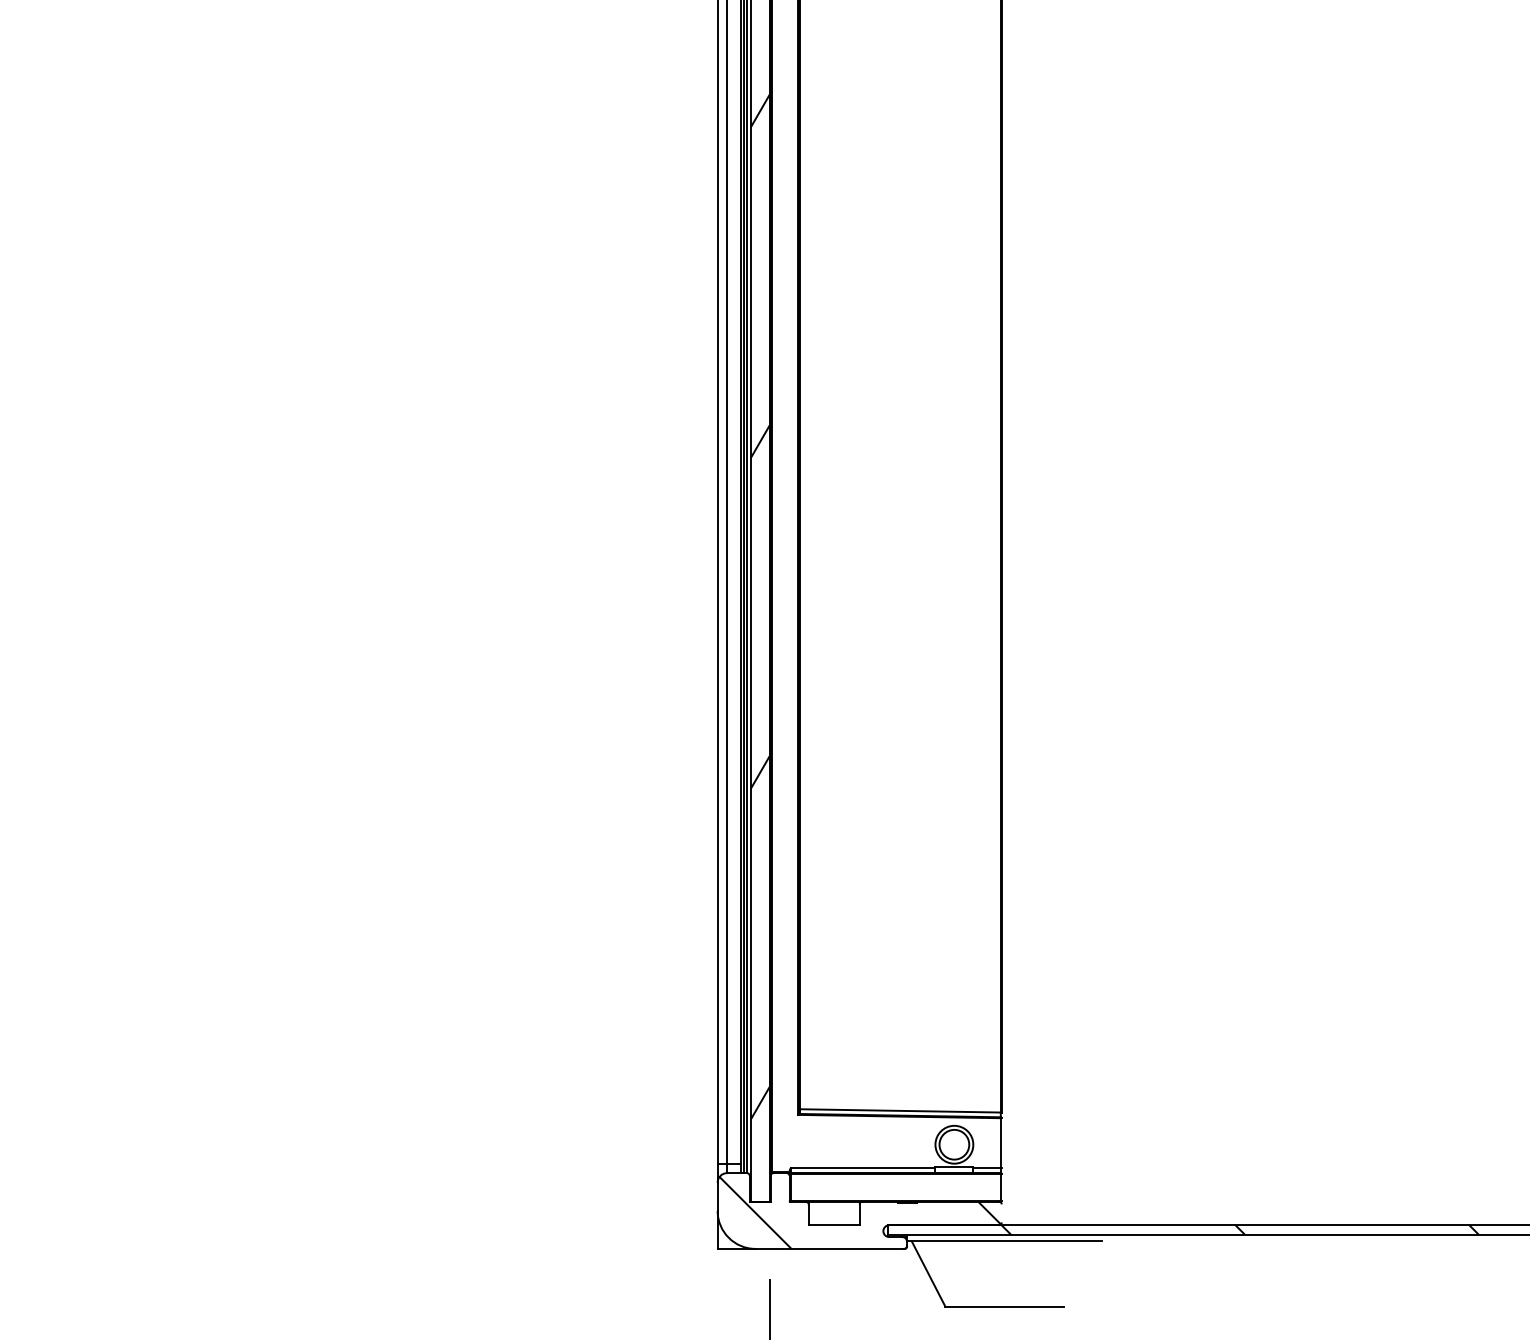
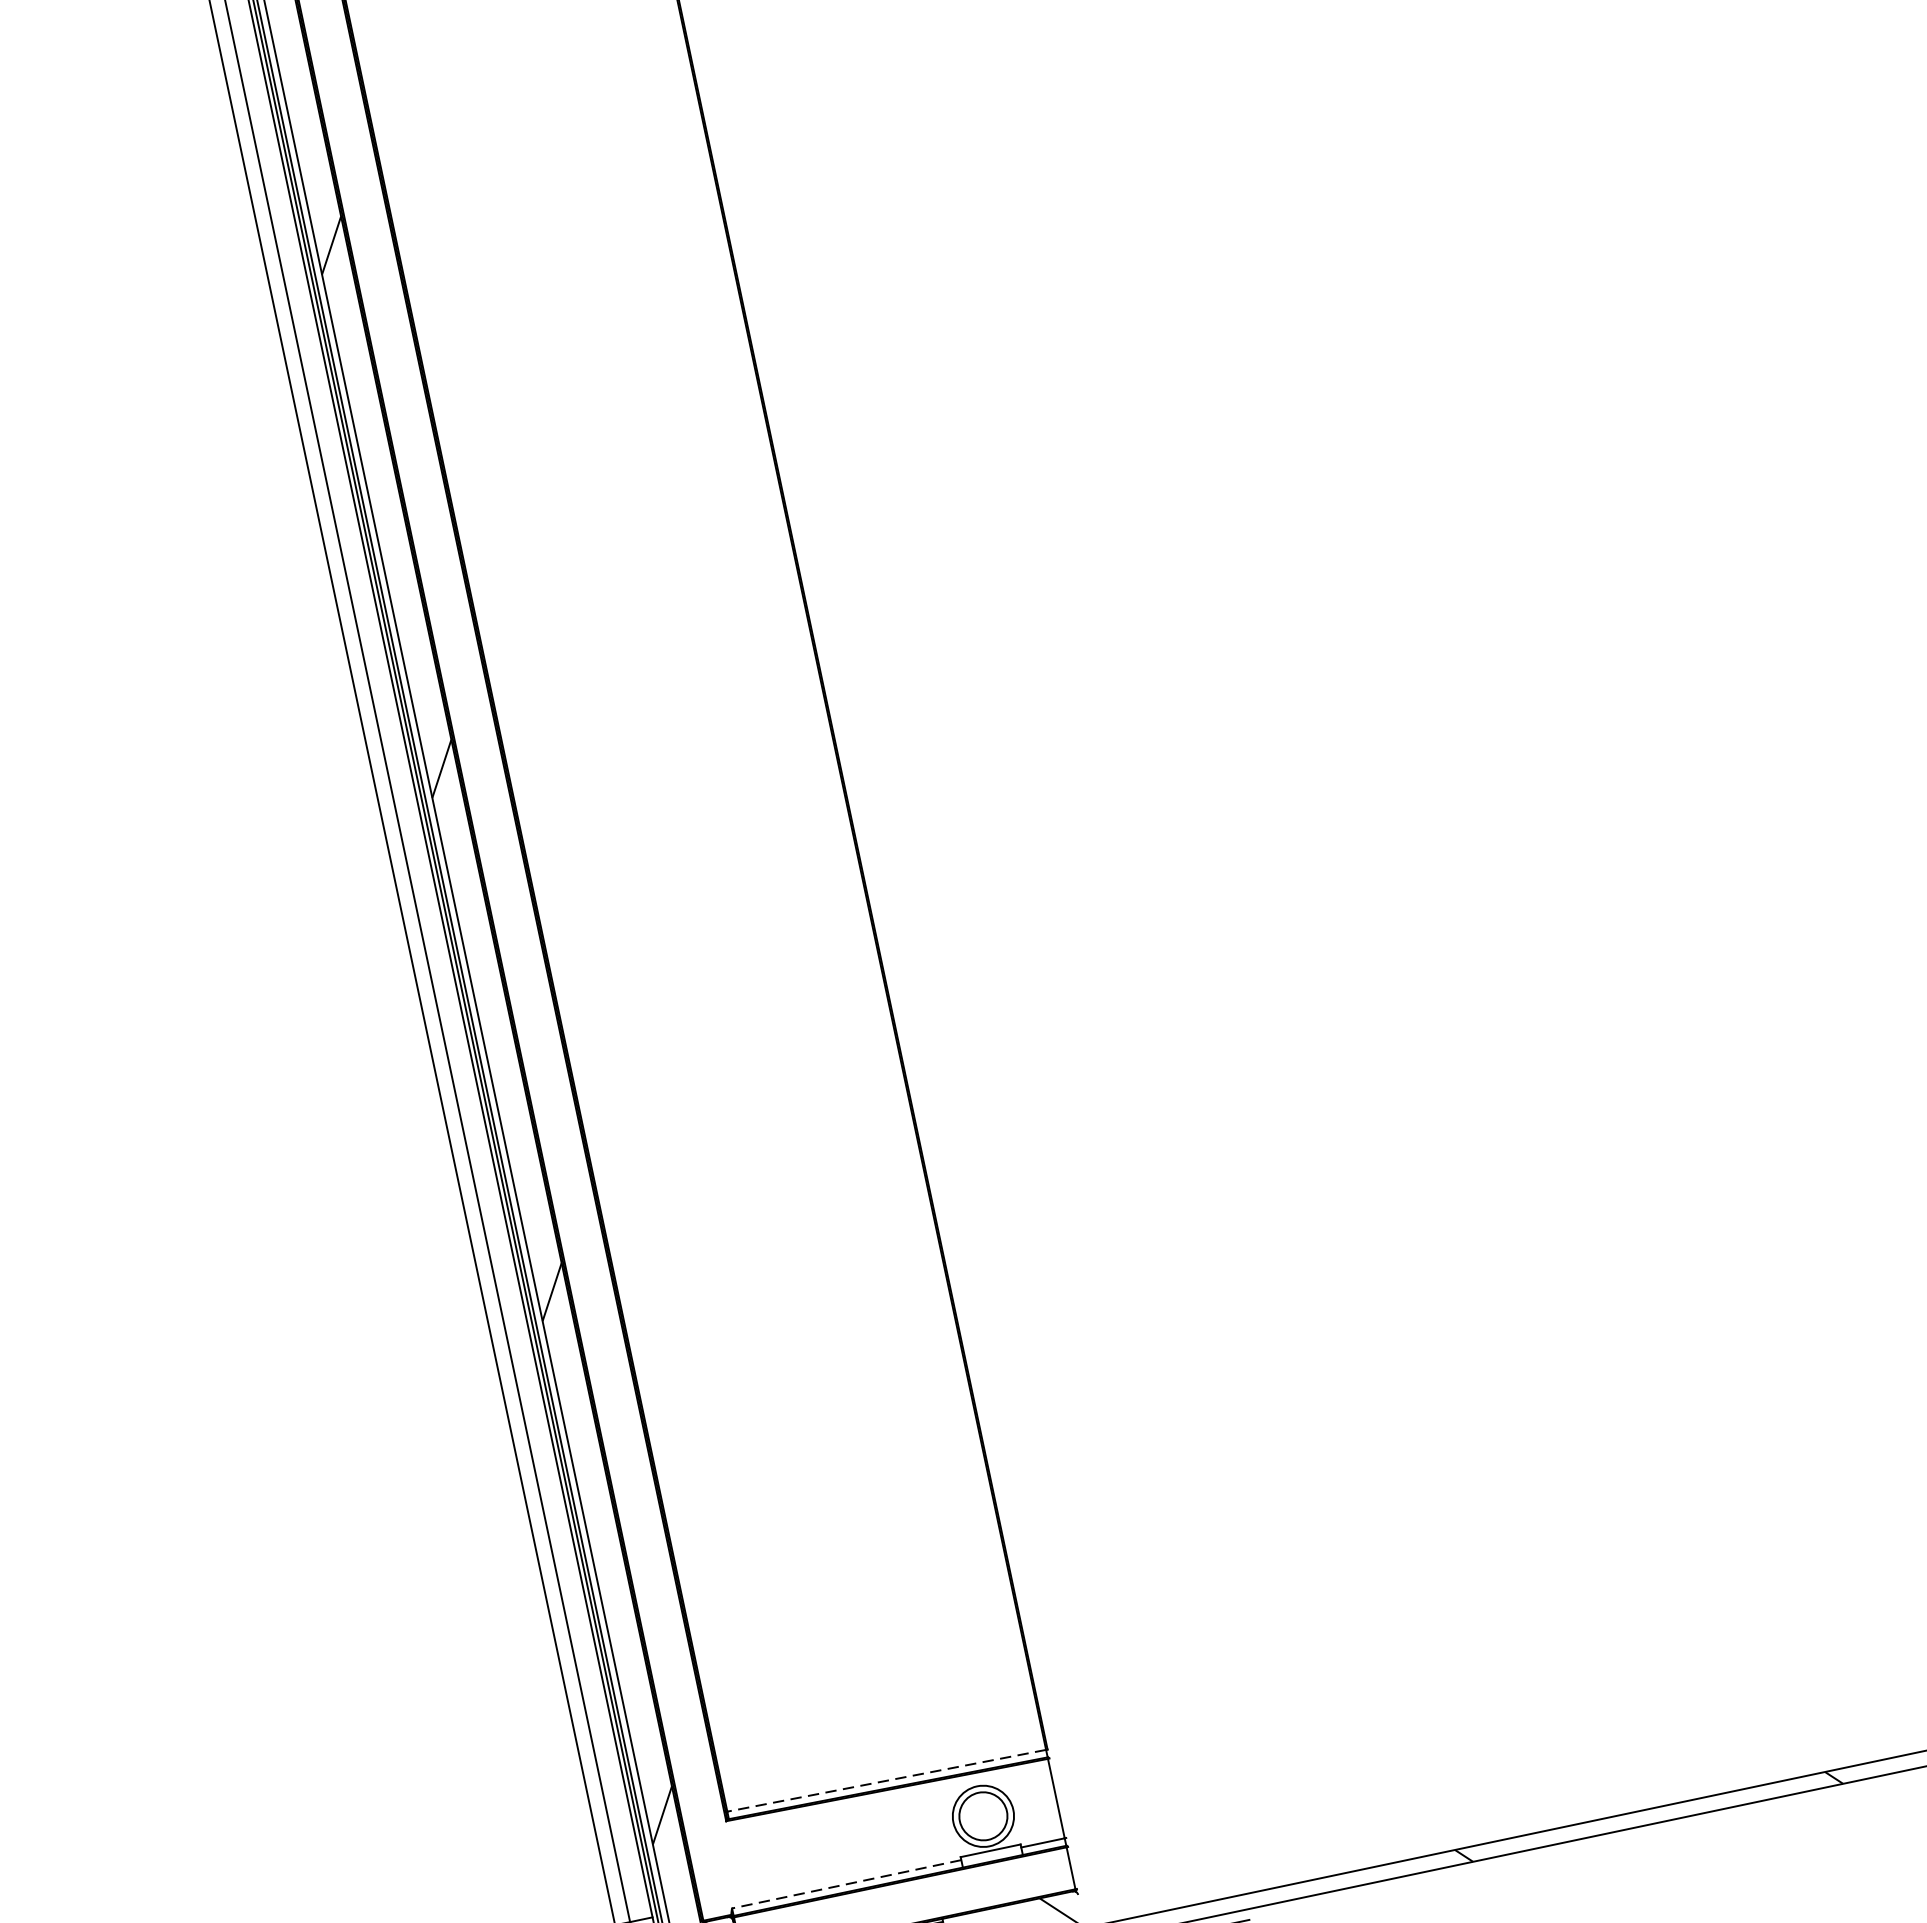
line: (899, 1110) -> (885, 1780), solid -> dashed
line: (862, 1168) -> (845, 1884), solid -> dashed

